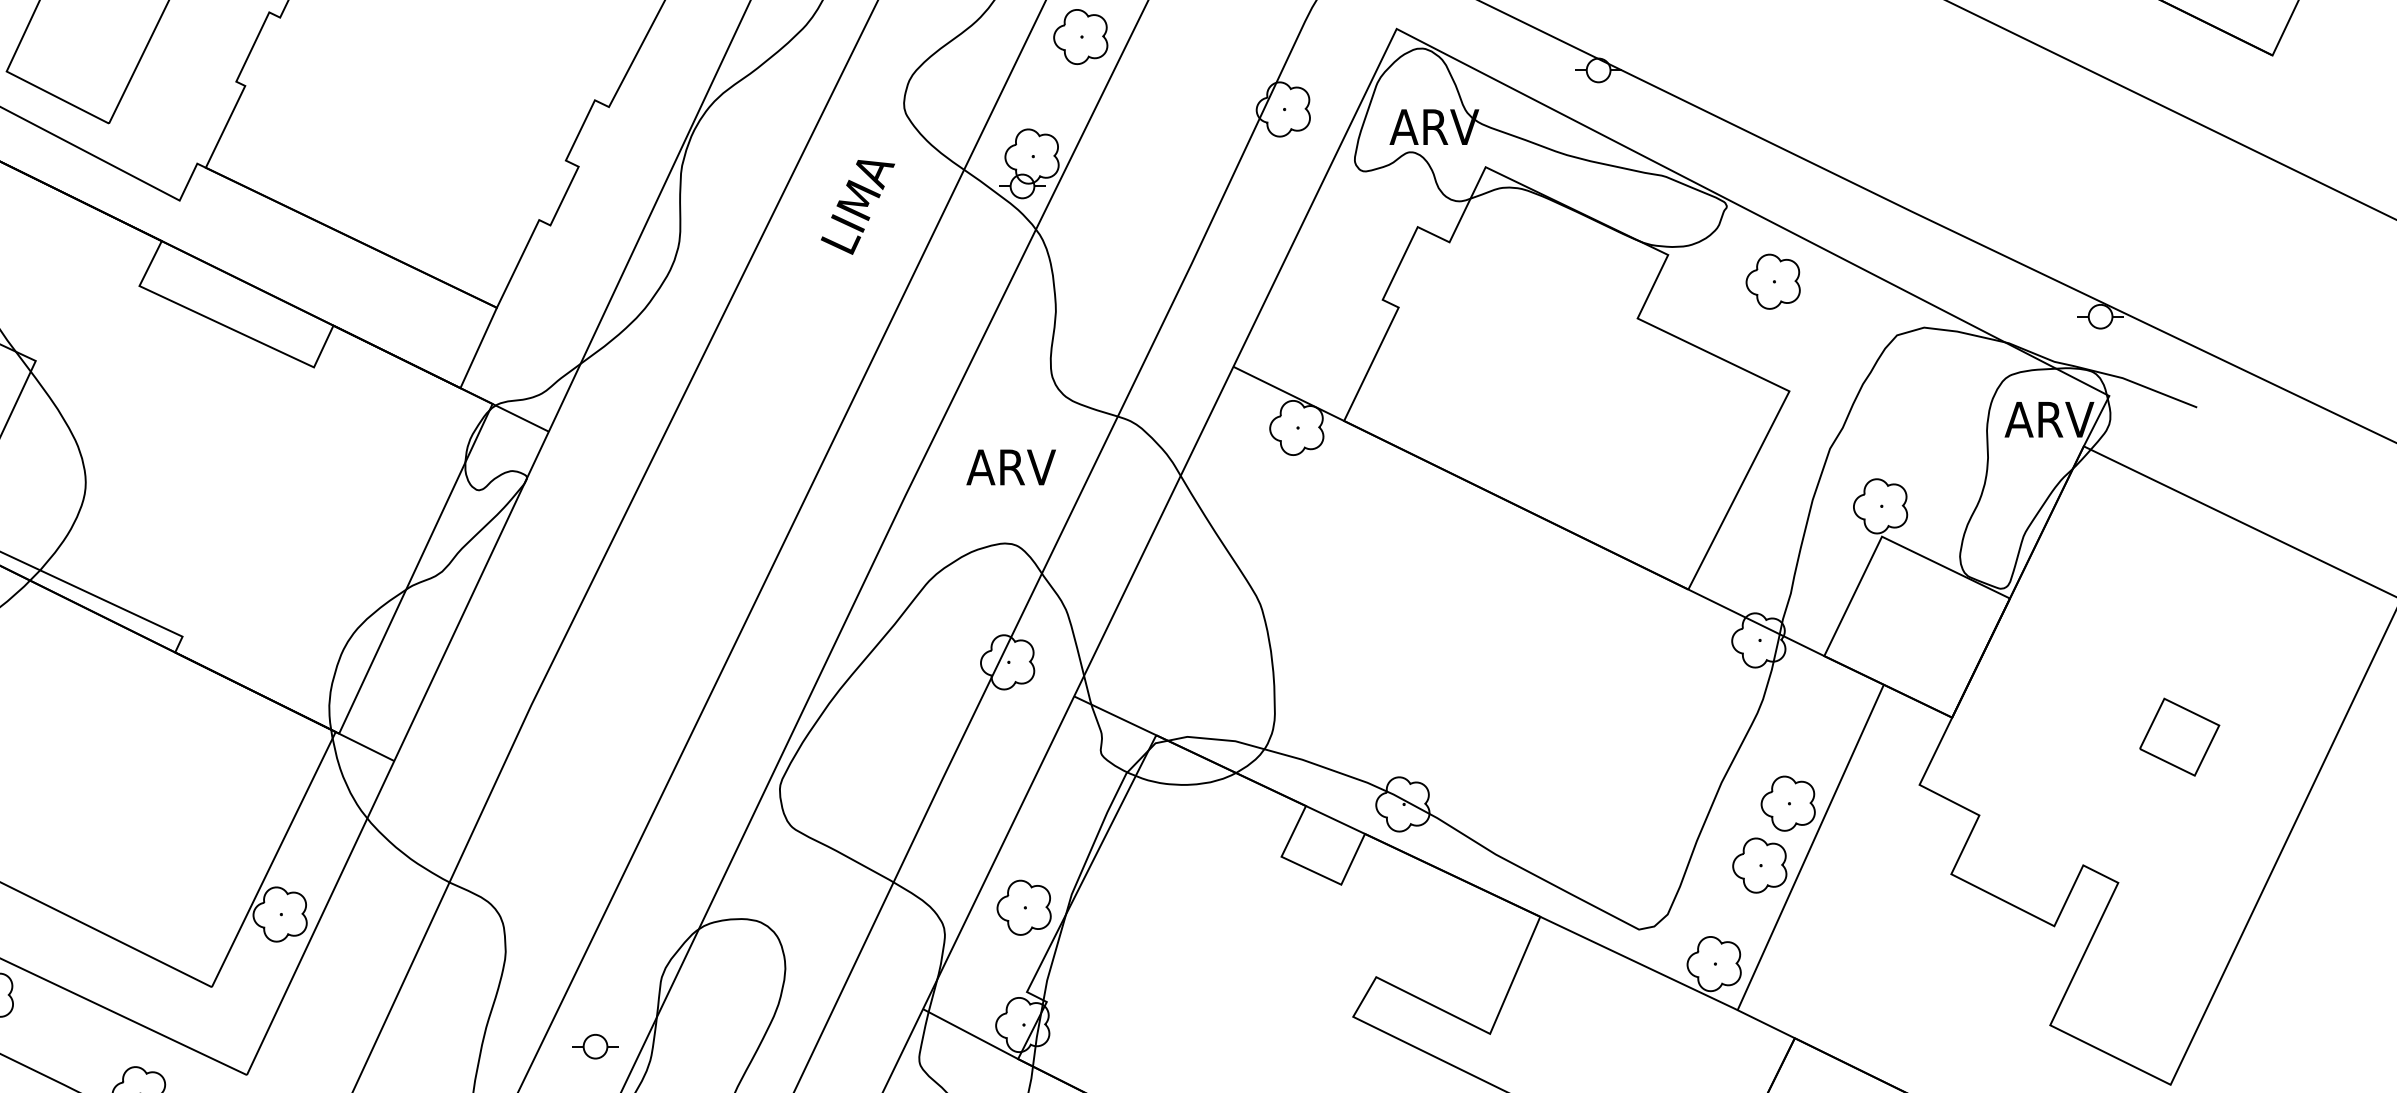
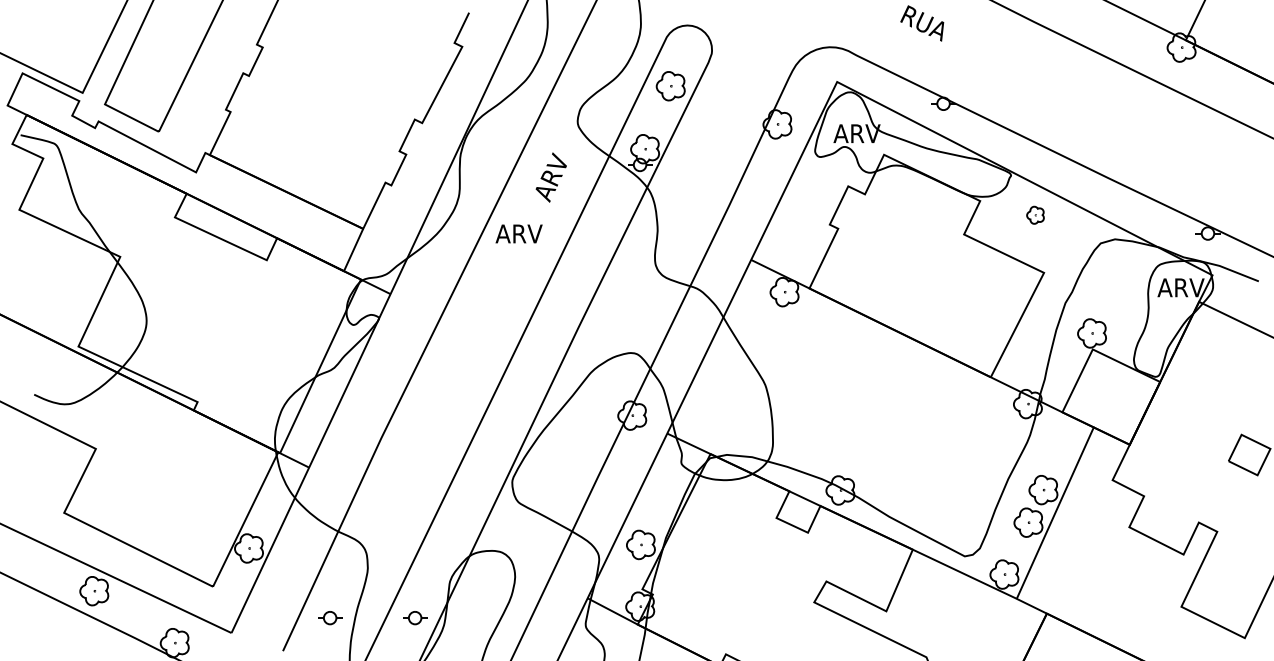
text: (858, 208) -> (553, 176), LIMA -> ARV
part: (1773, 282) -> (1035, 215), size x0.6
text: (1010, 466) -> (518, 233), moved
part: (434, 1047) -> (330, 618), added

